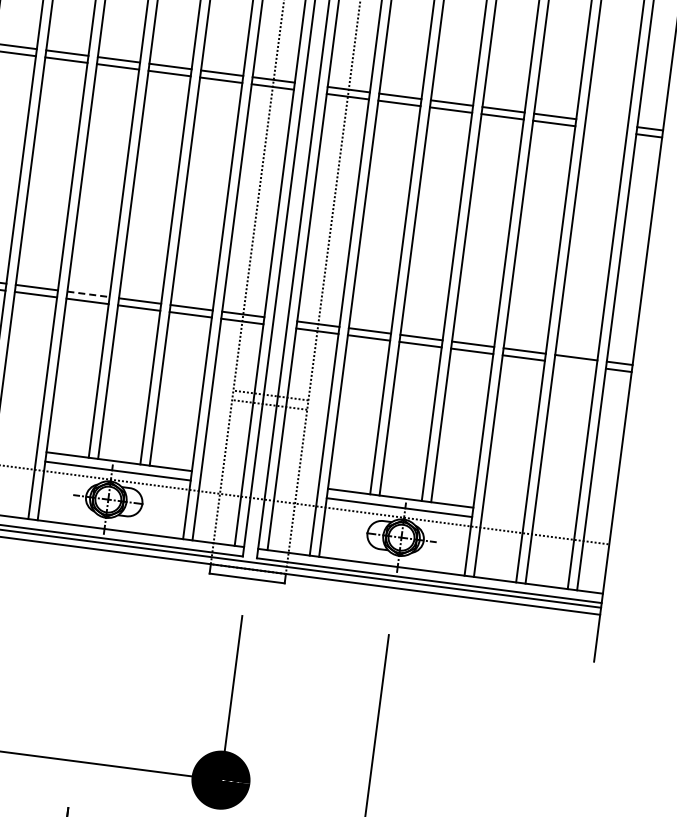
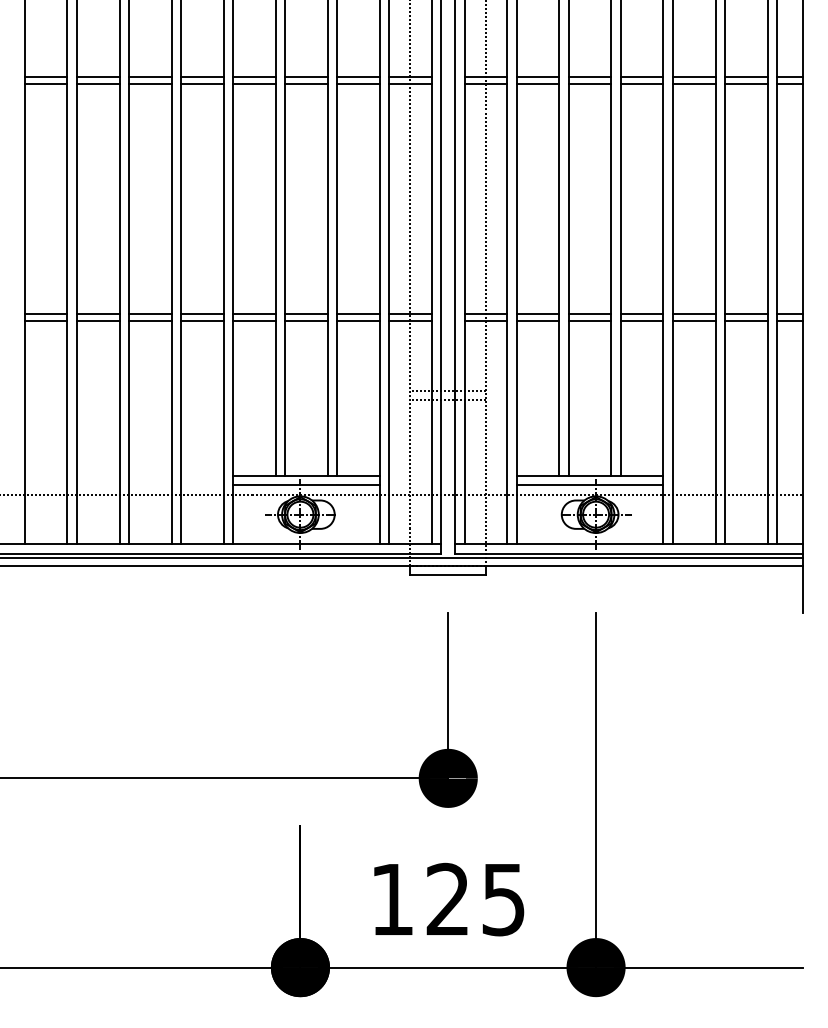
line: (606, 123) -> (745, 77), added
line: (605, 130) -> (745, 84), added
line: (88, 294) -> (254, 313), dashed -> solid
line: (574, 364) -> (745, 320), added

